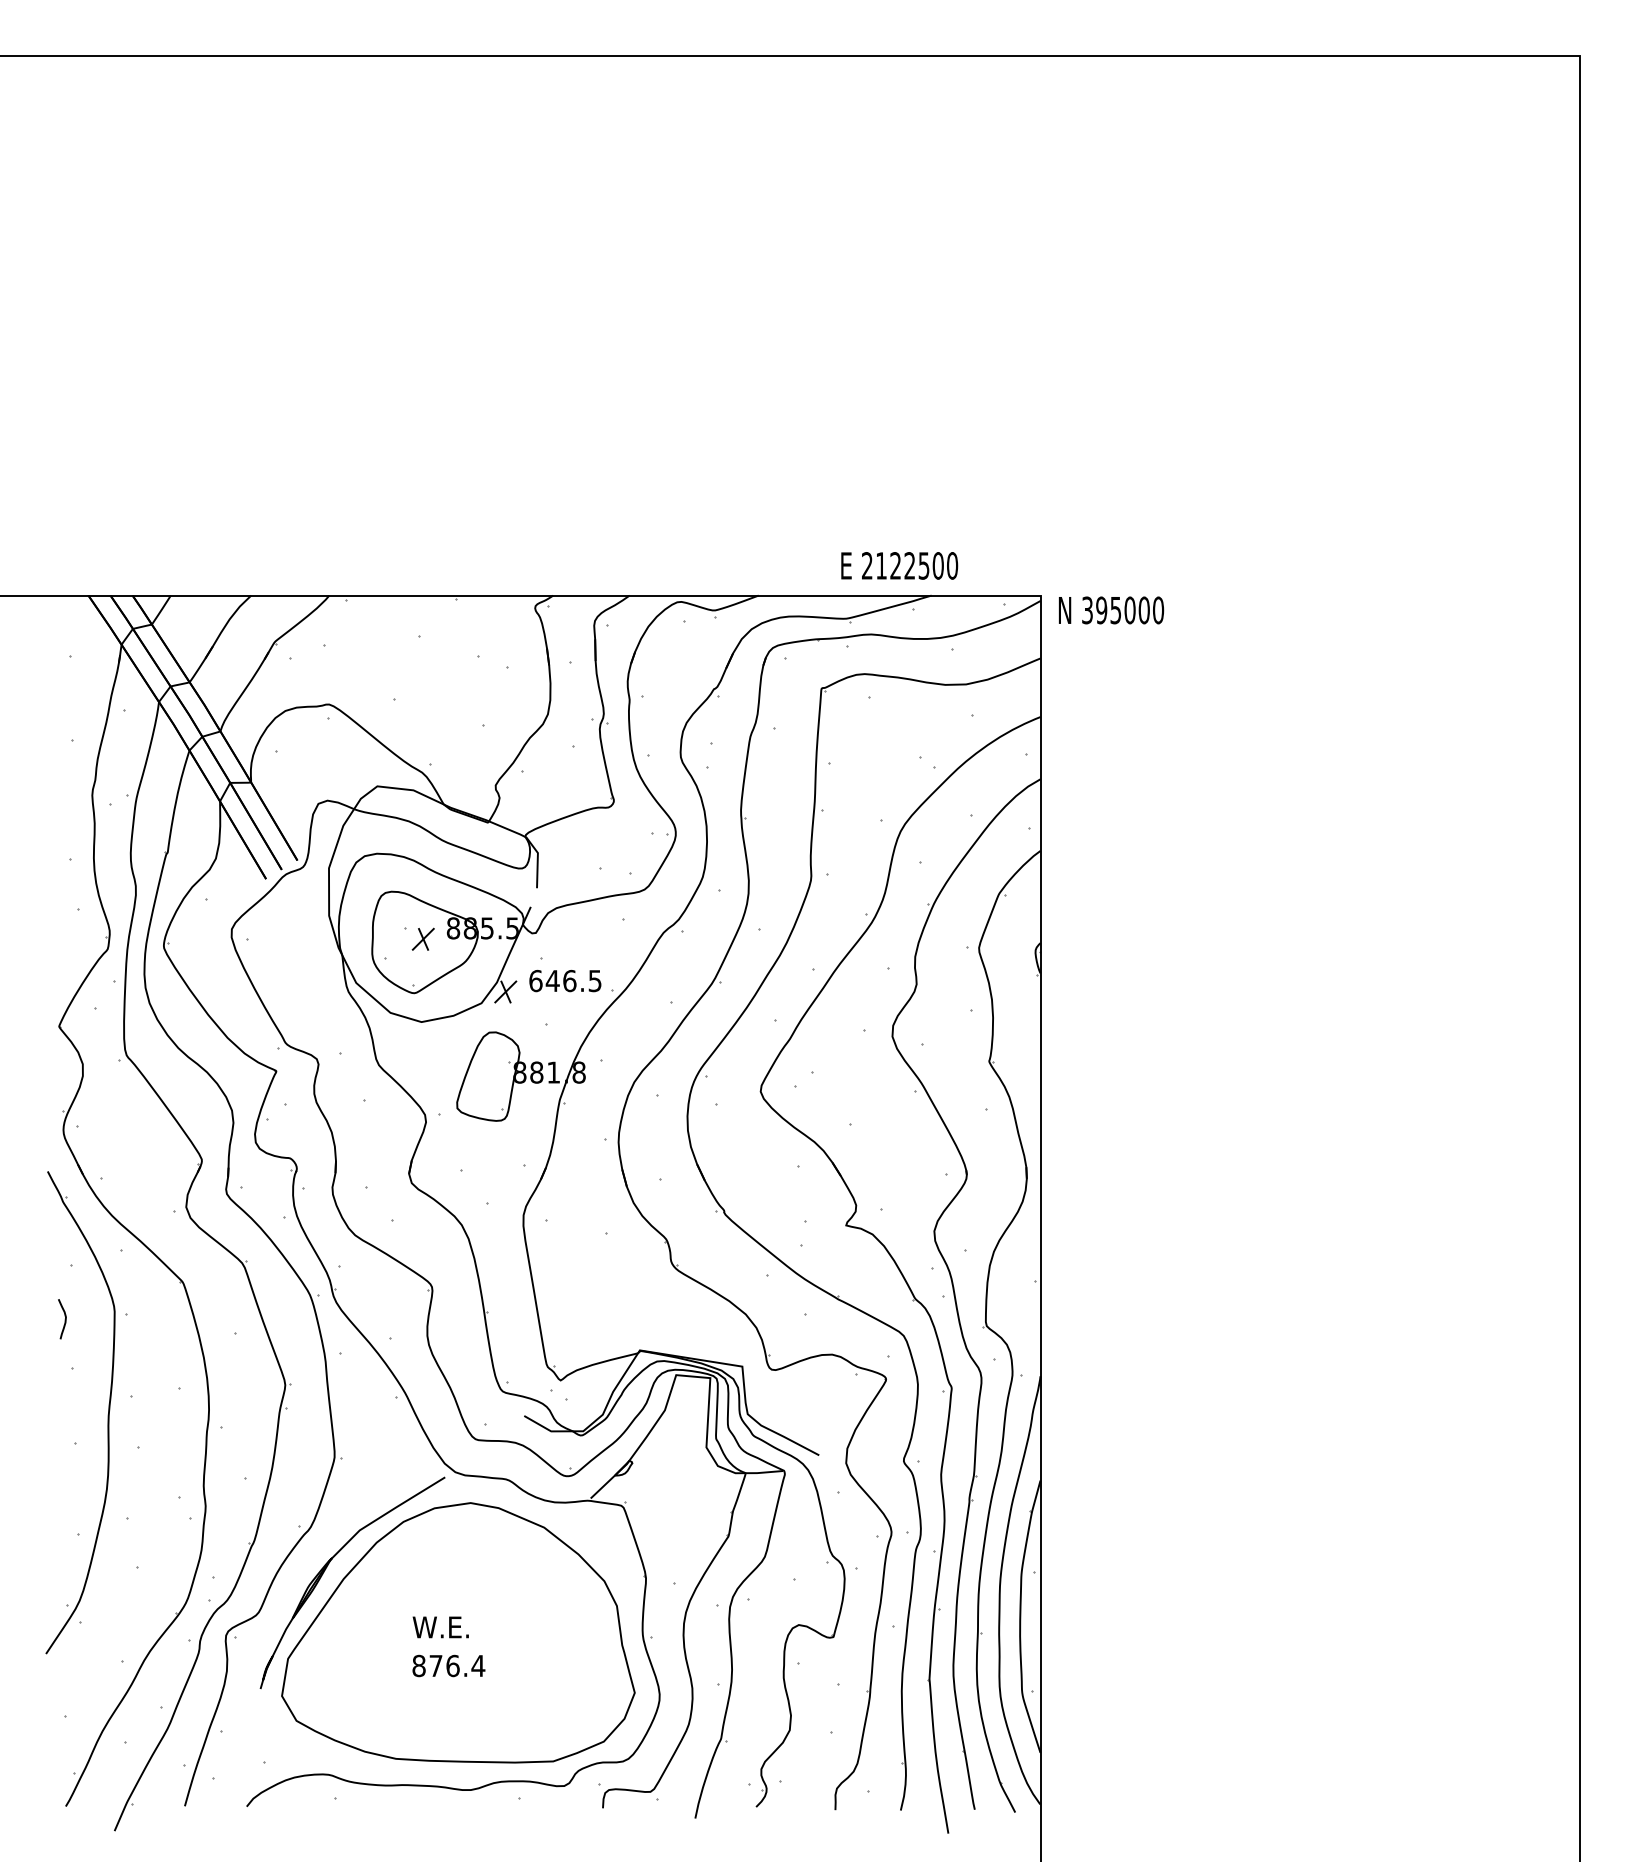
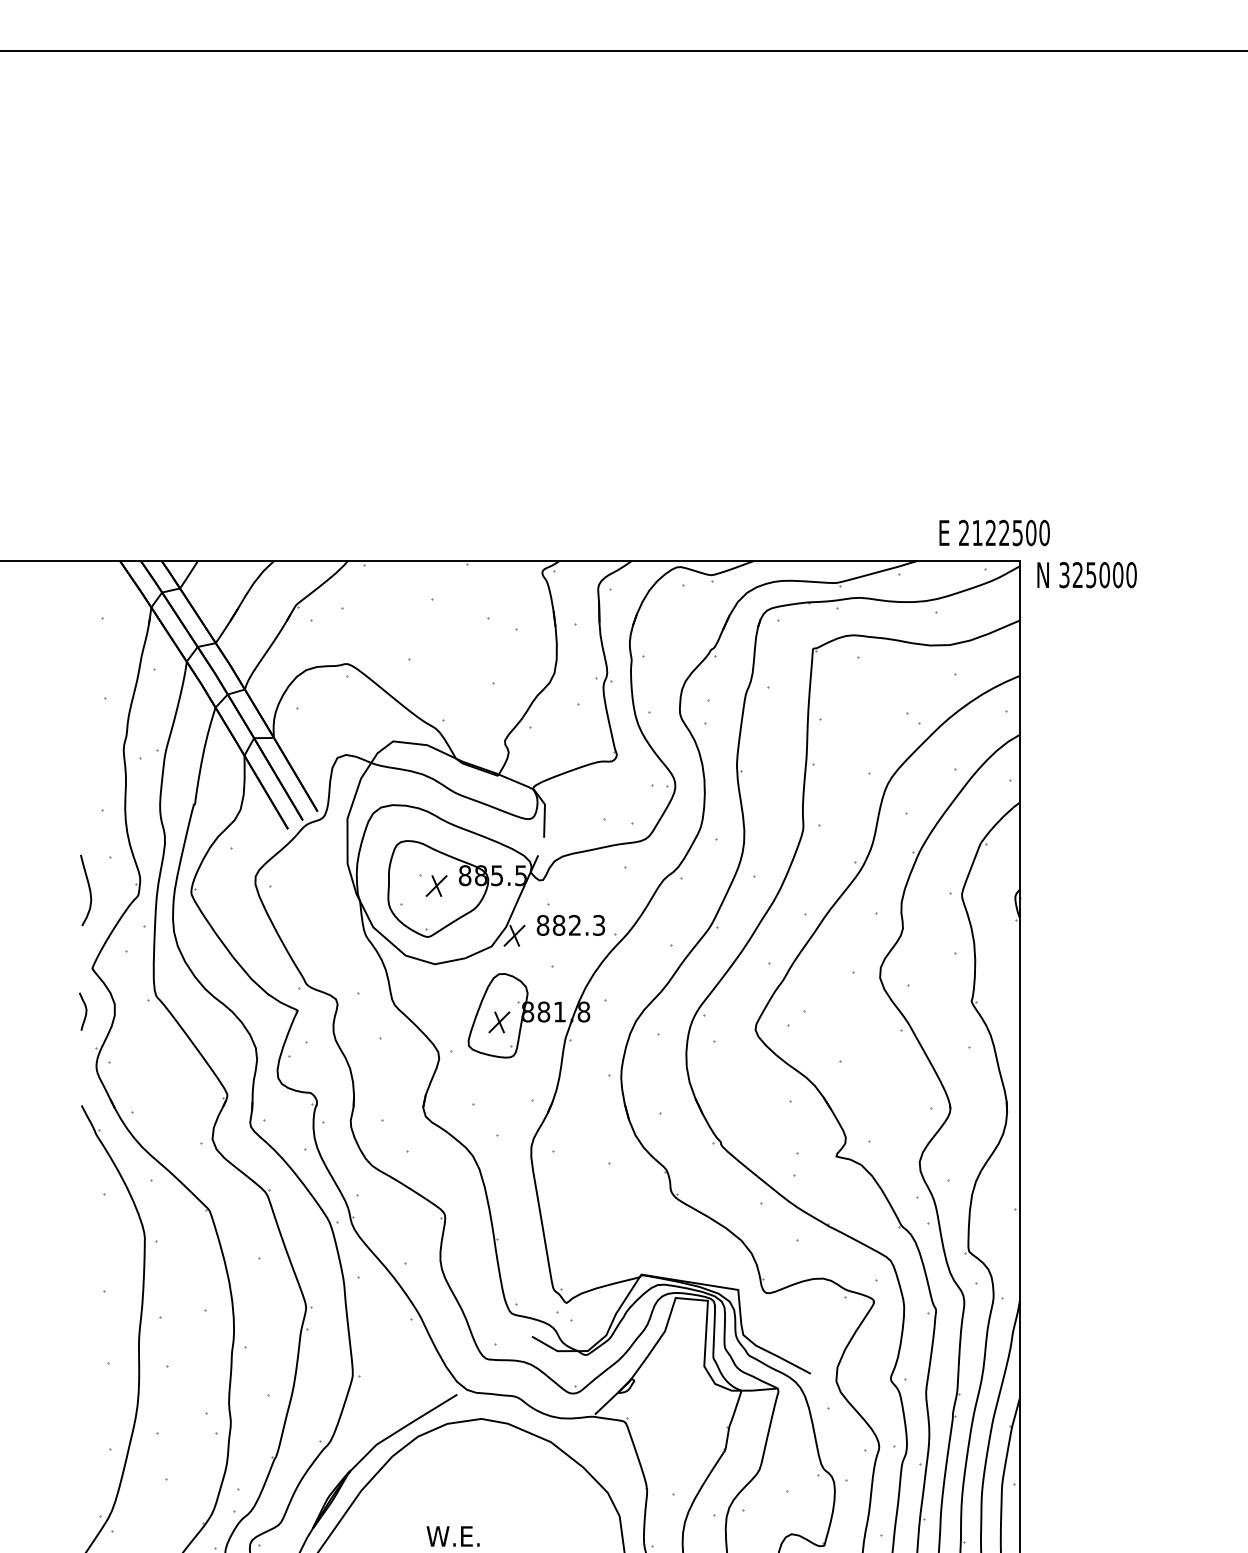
text: (899, 565) -> (994, 532), moved
text: (1101, 610) -> (1077, 575), 395000 -> 325000
curve: (55, 943) -> (88, 889), added
text: (565, 980) -> (571, 924), 646.5 -> 882.3
part: (489, 1083) -> (499, 1022), added
curve: (64, 1319) -> (85, 1011), moved

